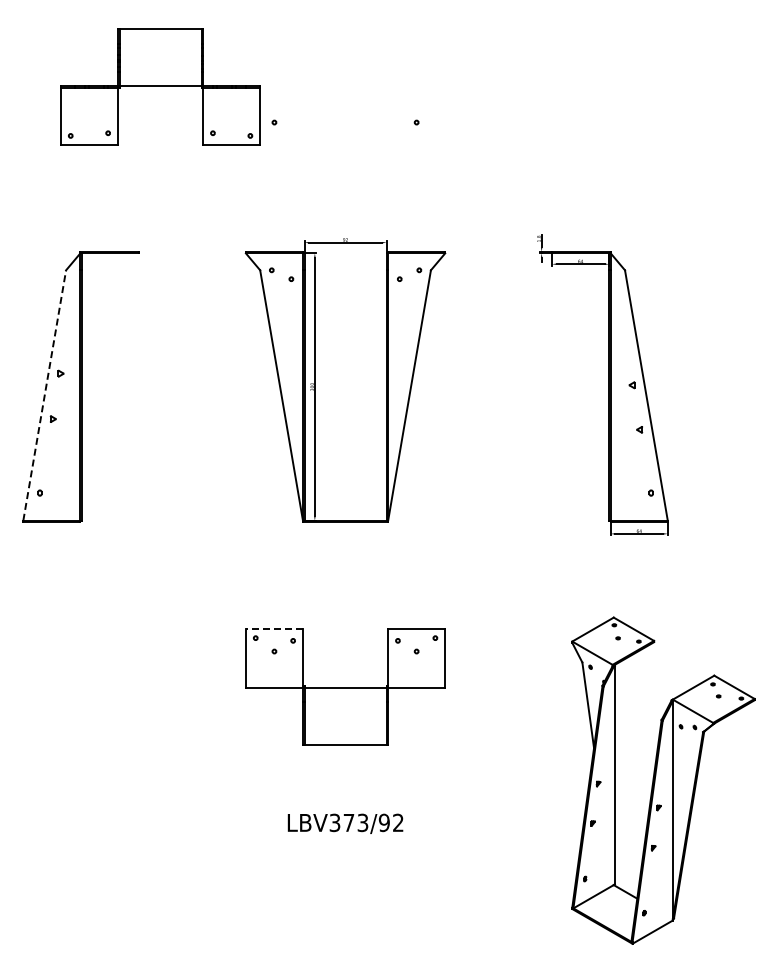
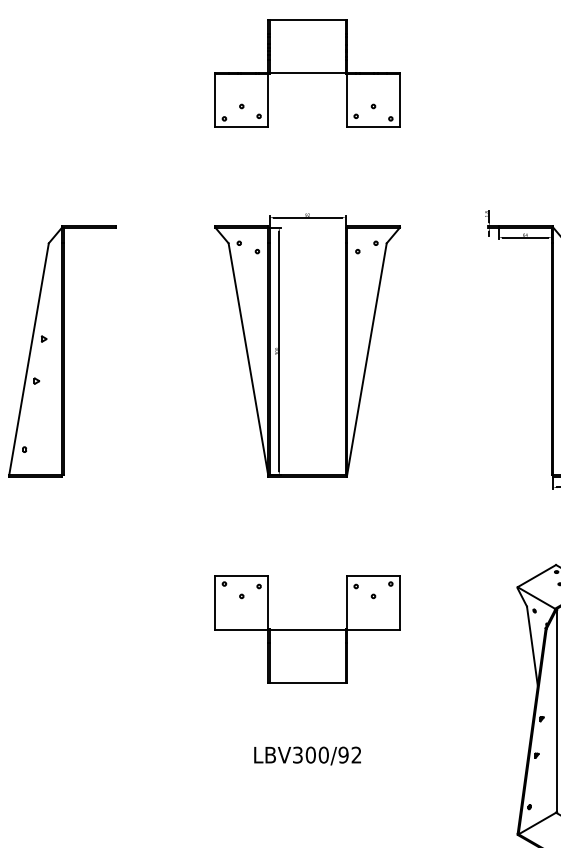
part: (160, 86) -> (307, 73), moved
line: (44, 395) -> (28, 359), dashed -> solid
line: (274, 629) -> (241, 576), dashed -> solid
text: (355, 822) -> (316, 754), LBV373/92 -> LBV300/92

